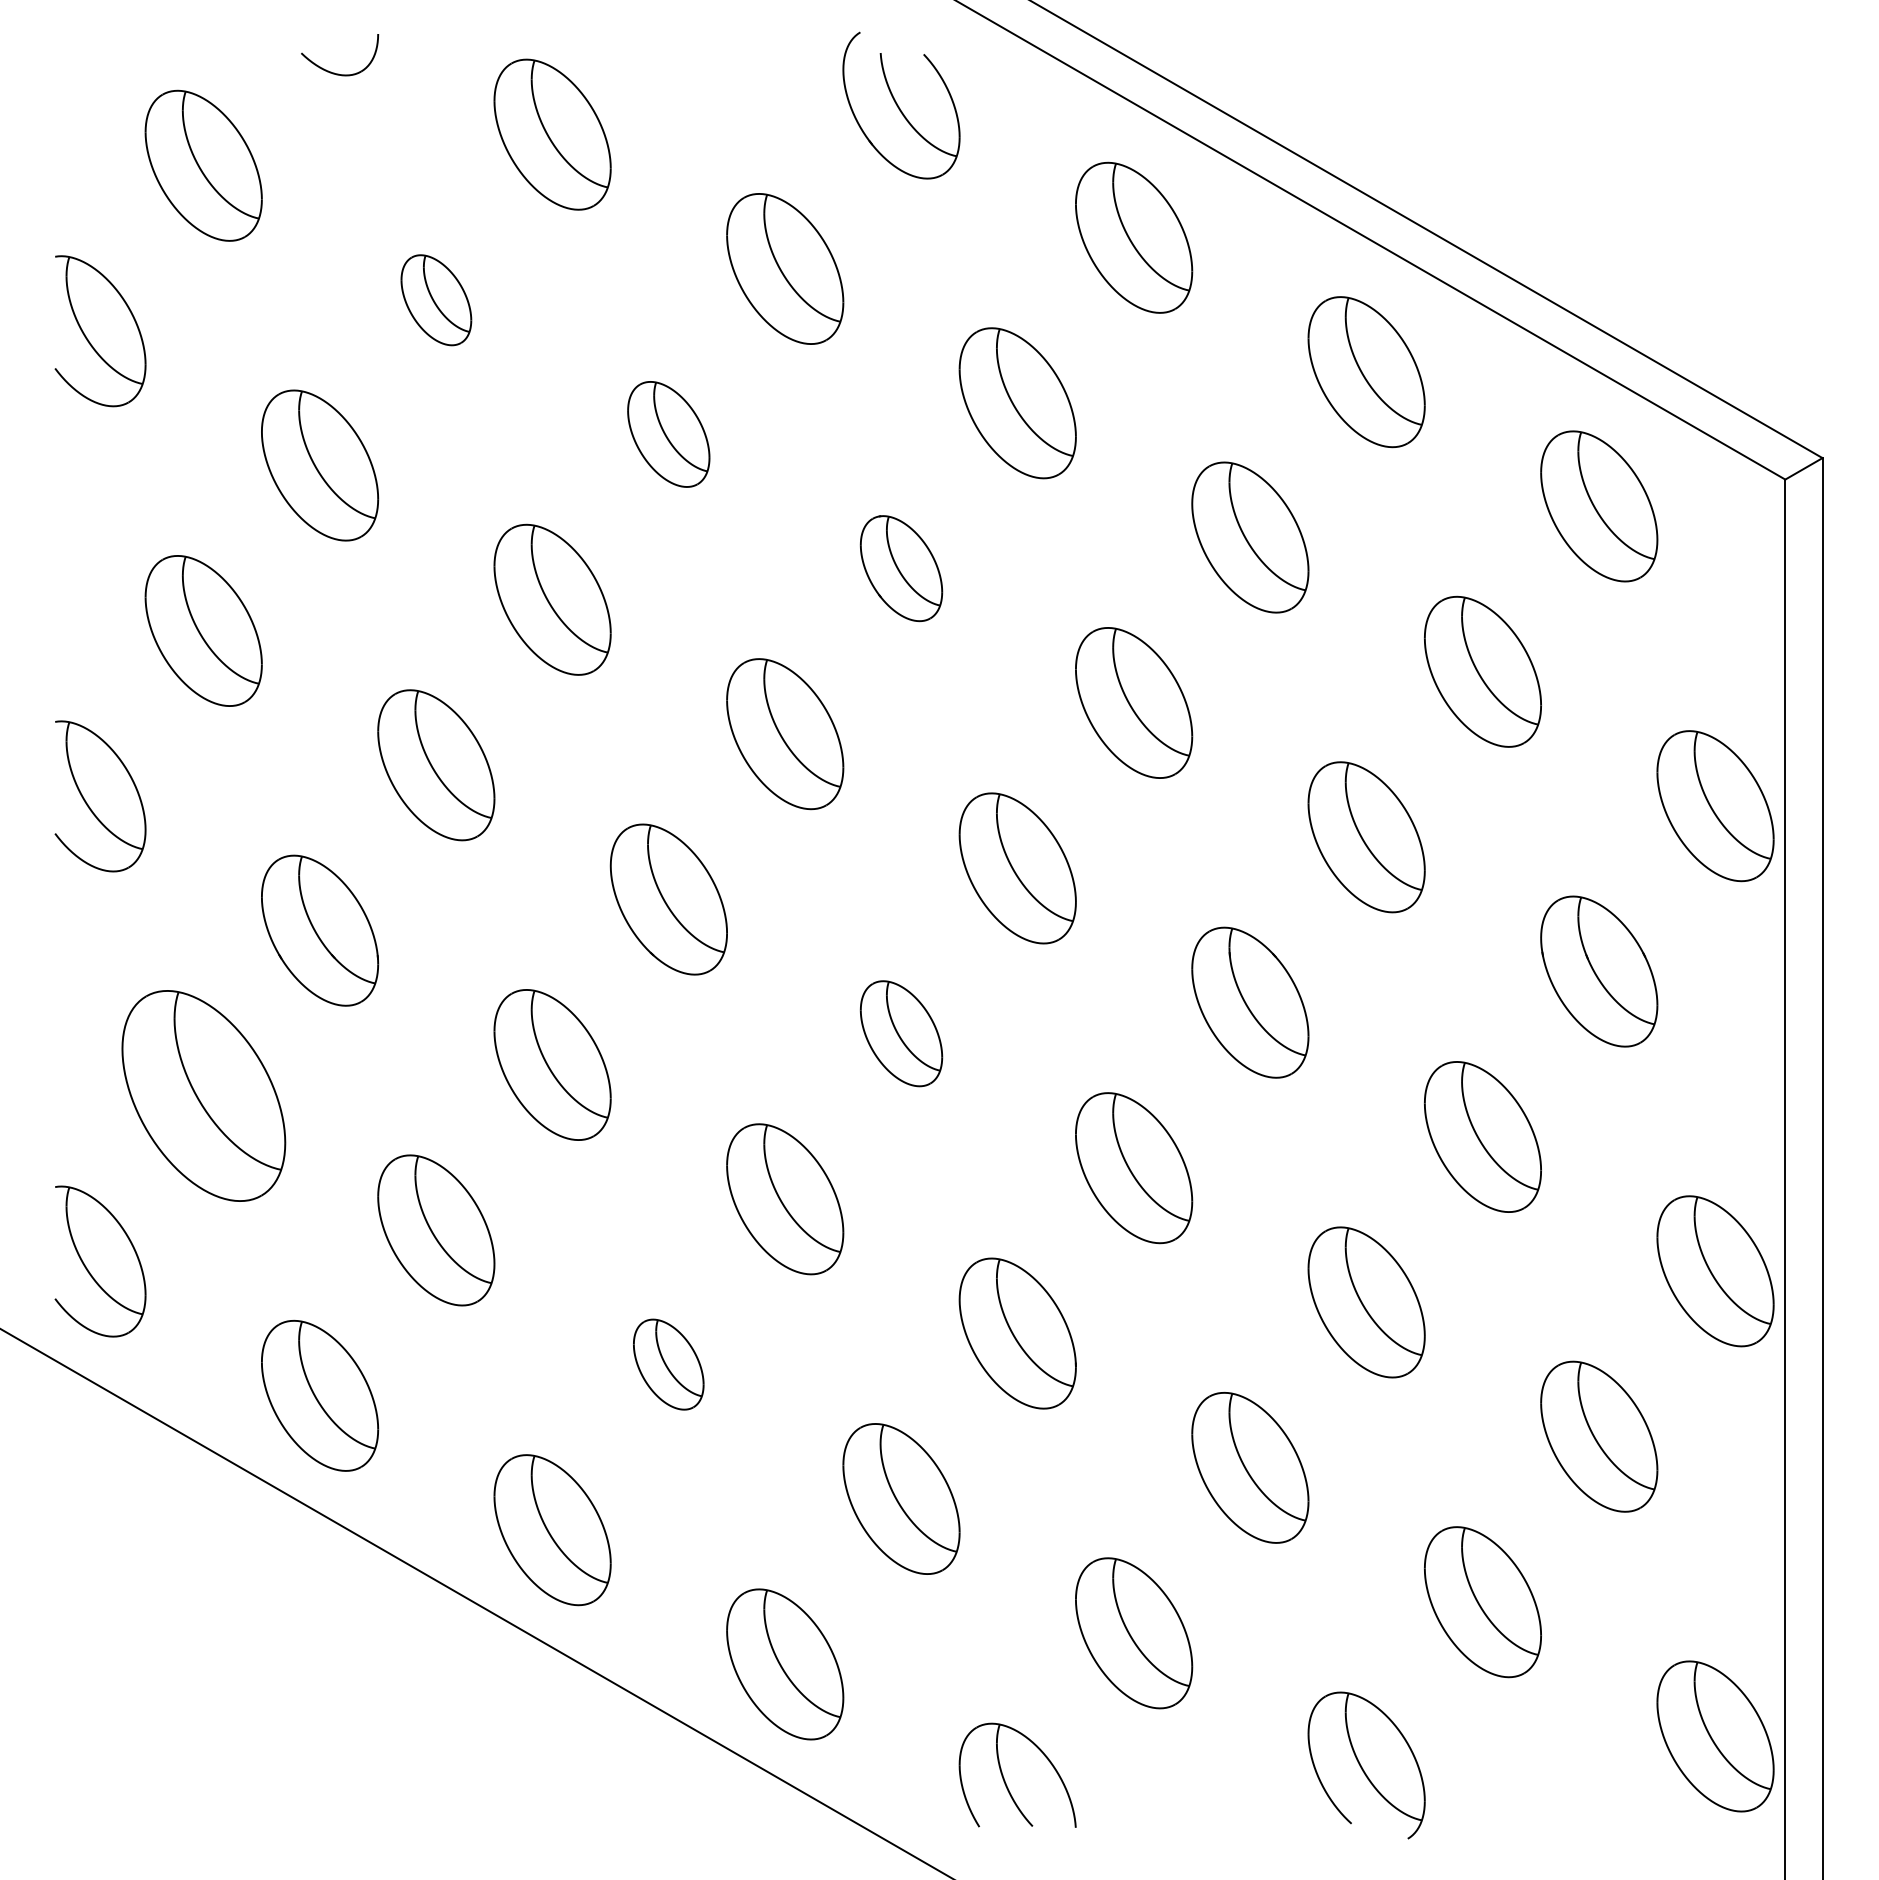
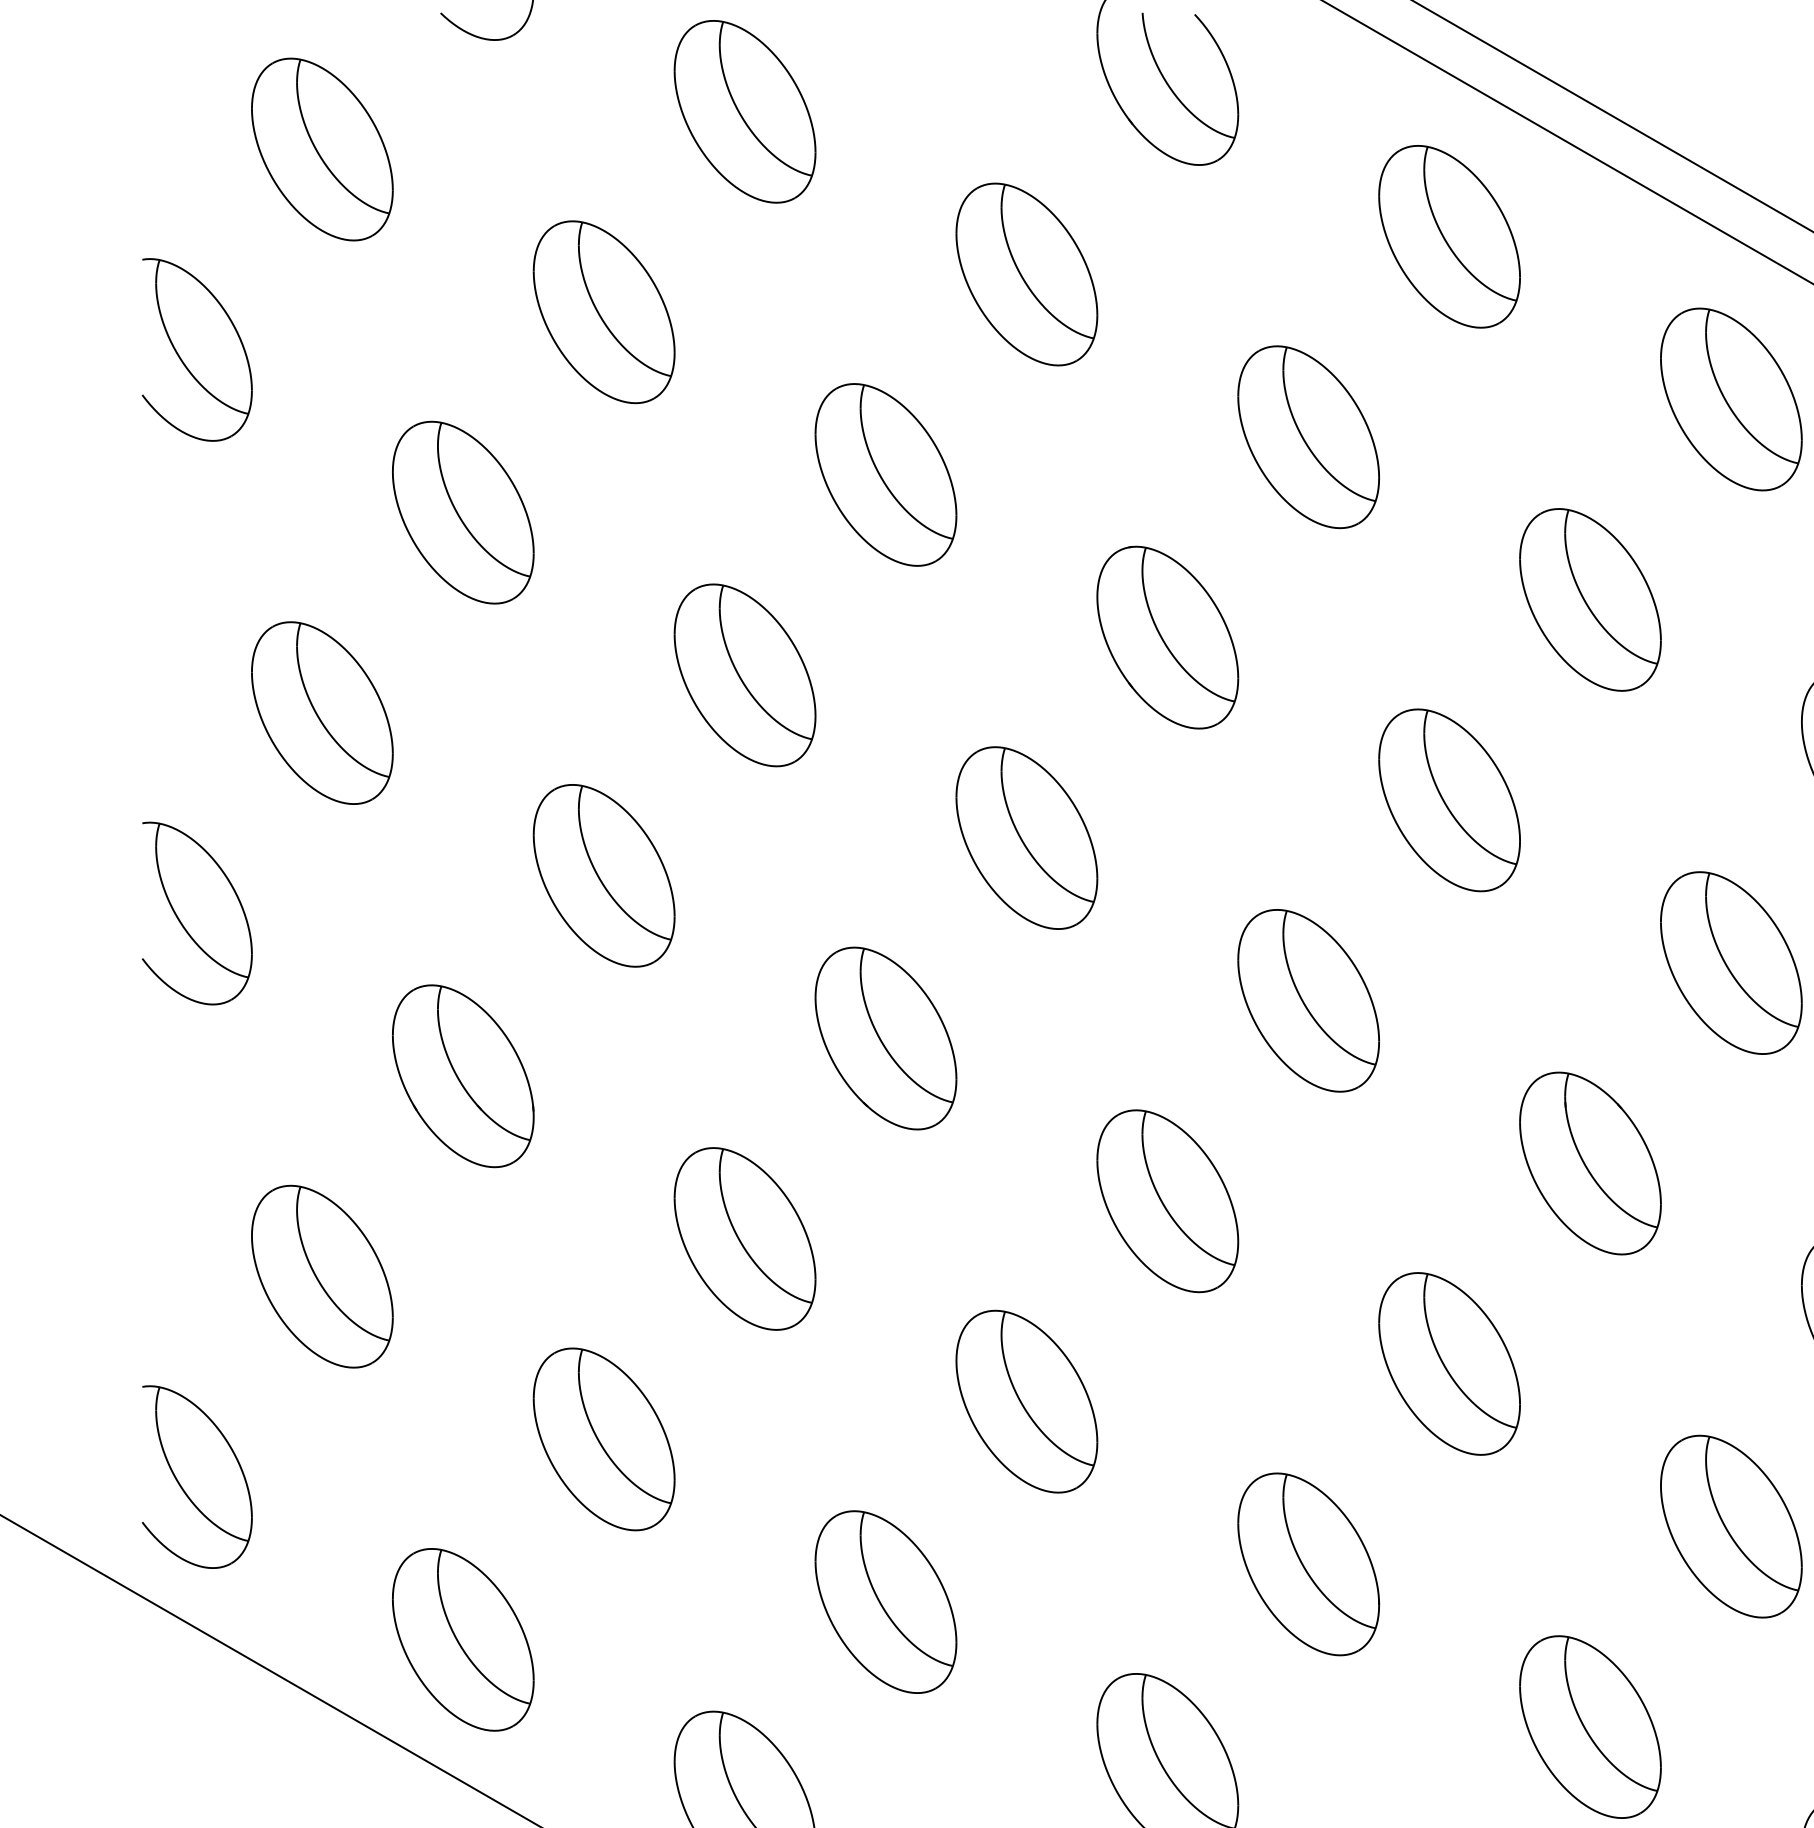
part: (436, 300) -> (604, 312), size x1.67
part: (668, 434) -> (885, 475), size x1.43
part: (901, 568) -> (1167, 637), size x1.43
part: (901, 1033) -> (1167, 1200), size x1.43
part: (203, 1096) -> (322, 1277), size x0.71
part: (668, 1364) -> (885, 1601), size x1.67

